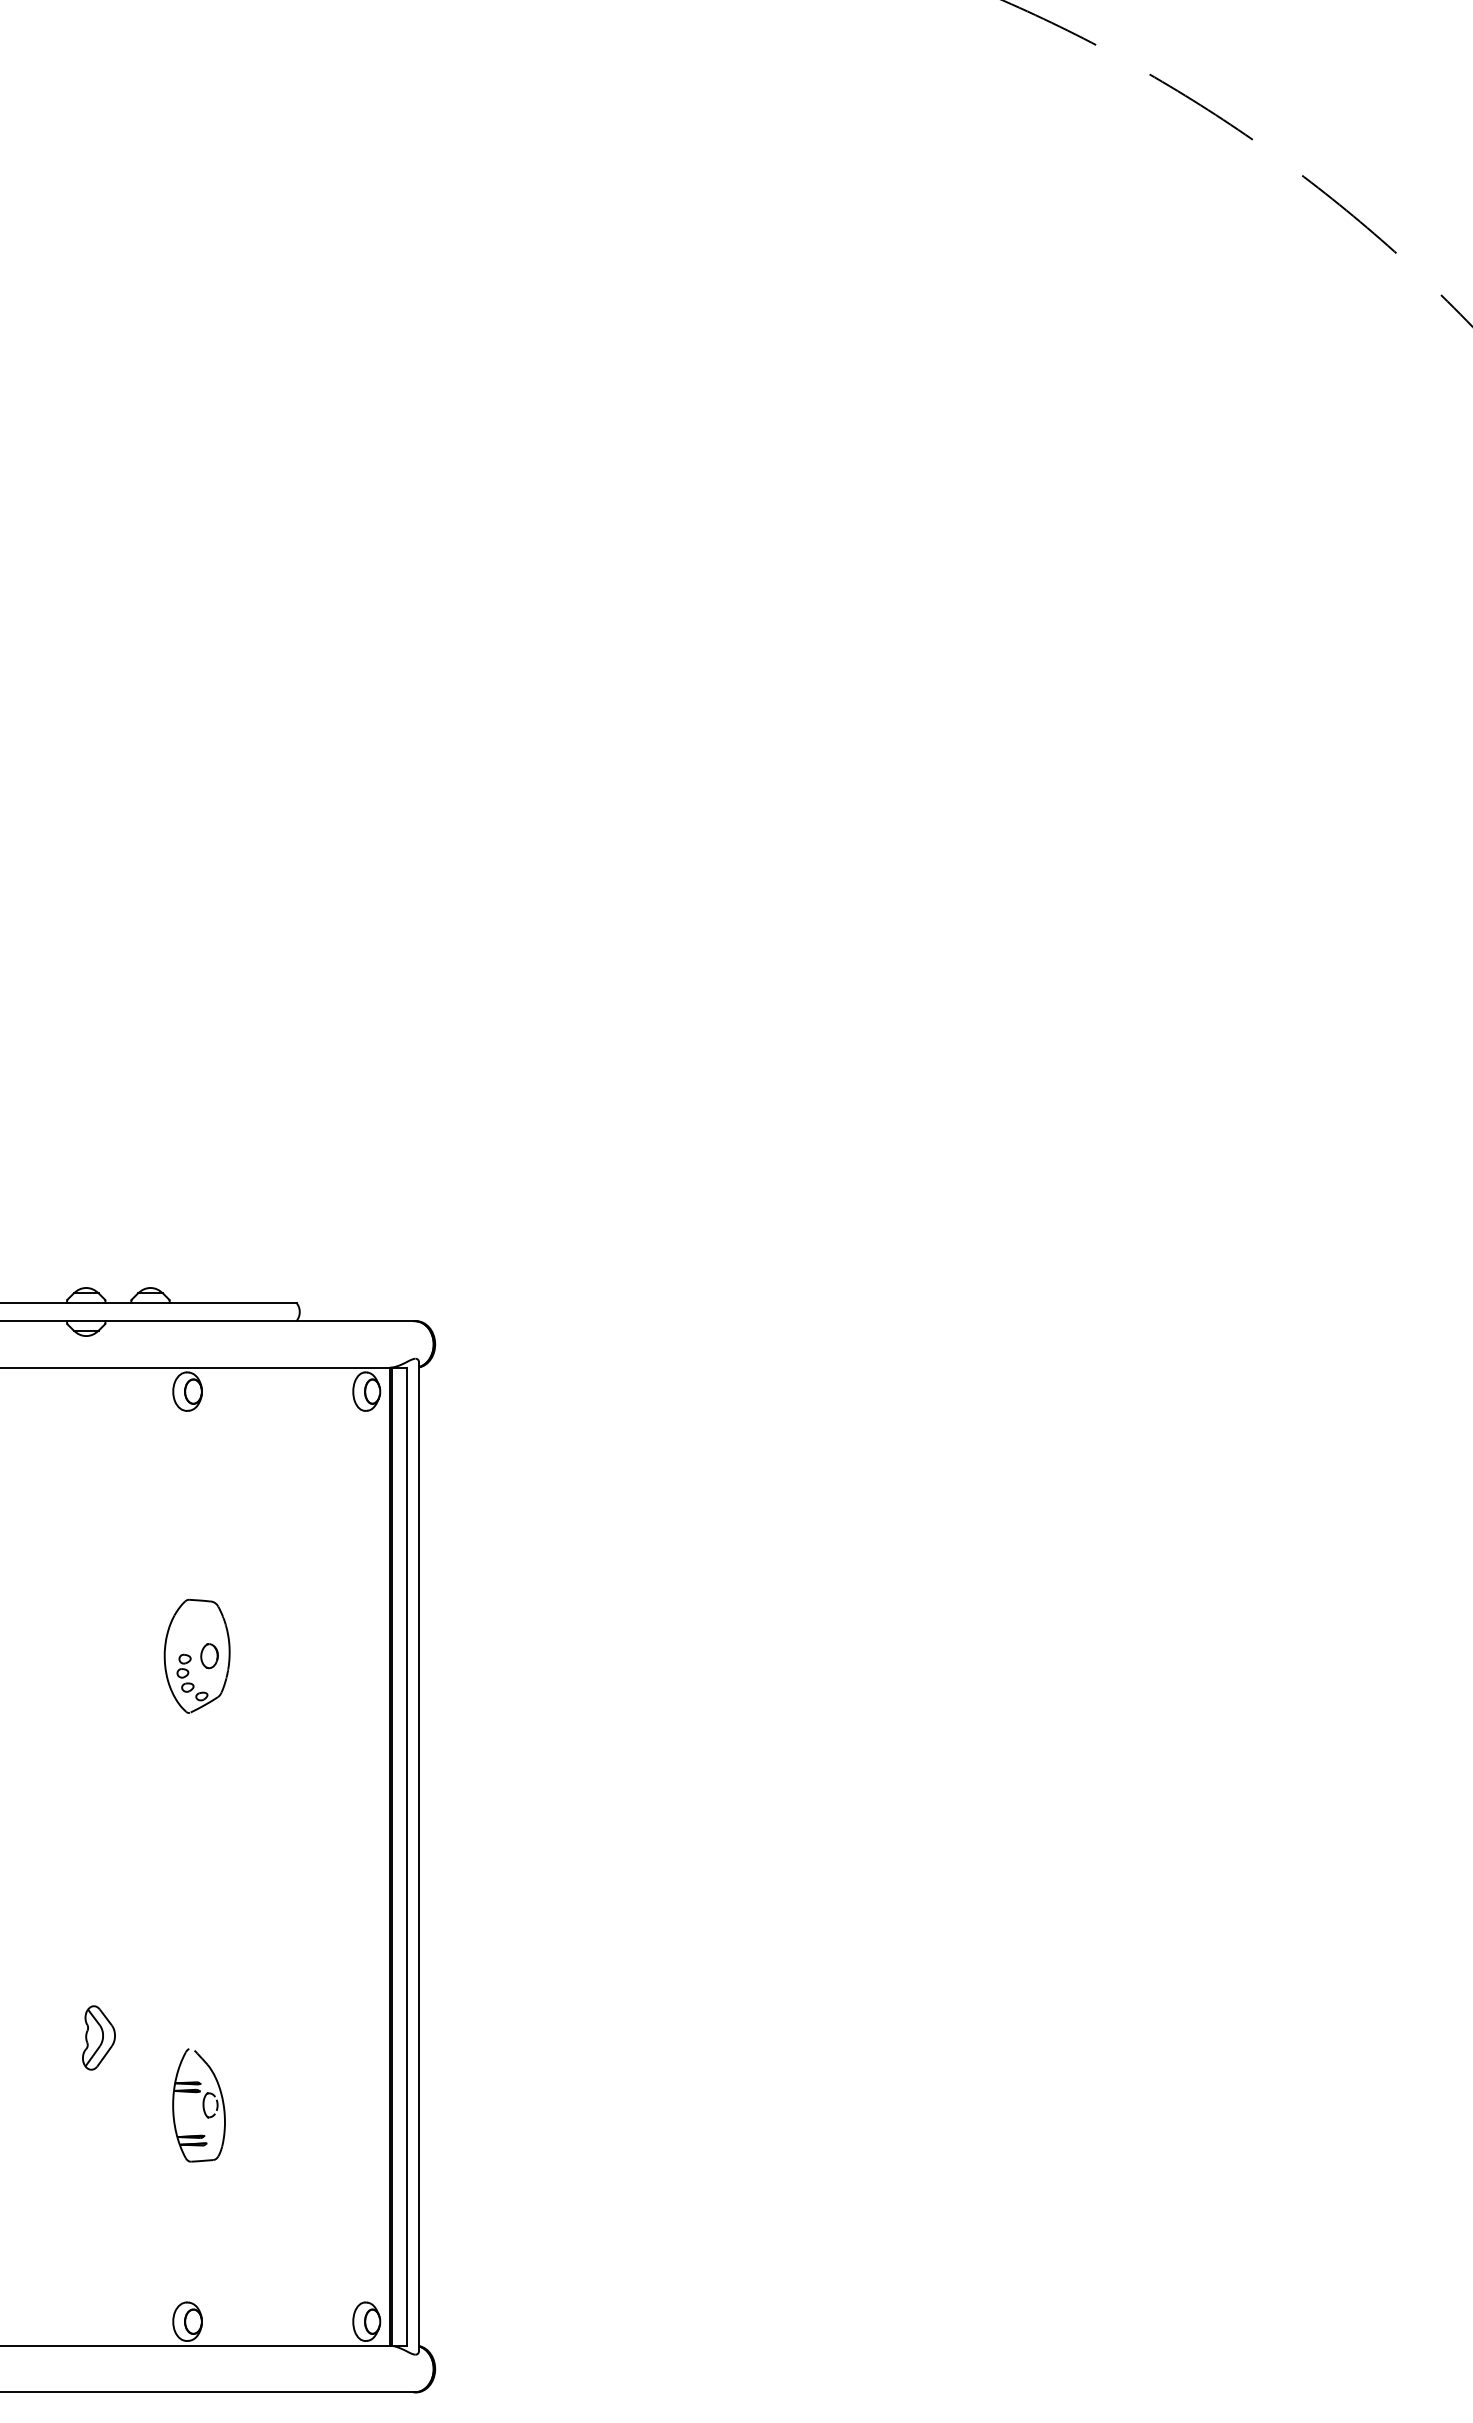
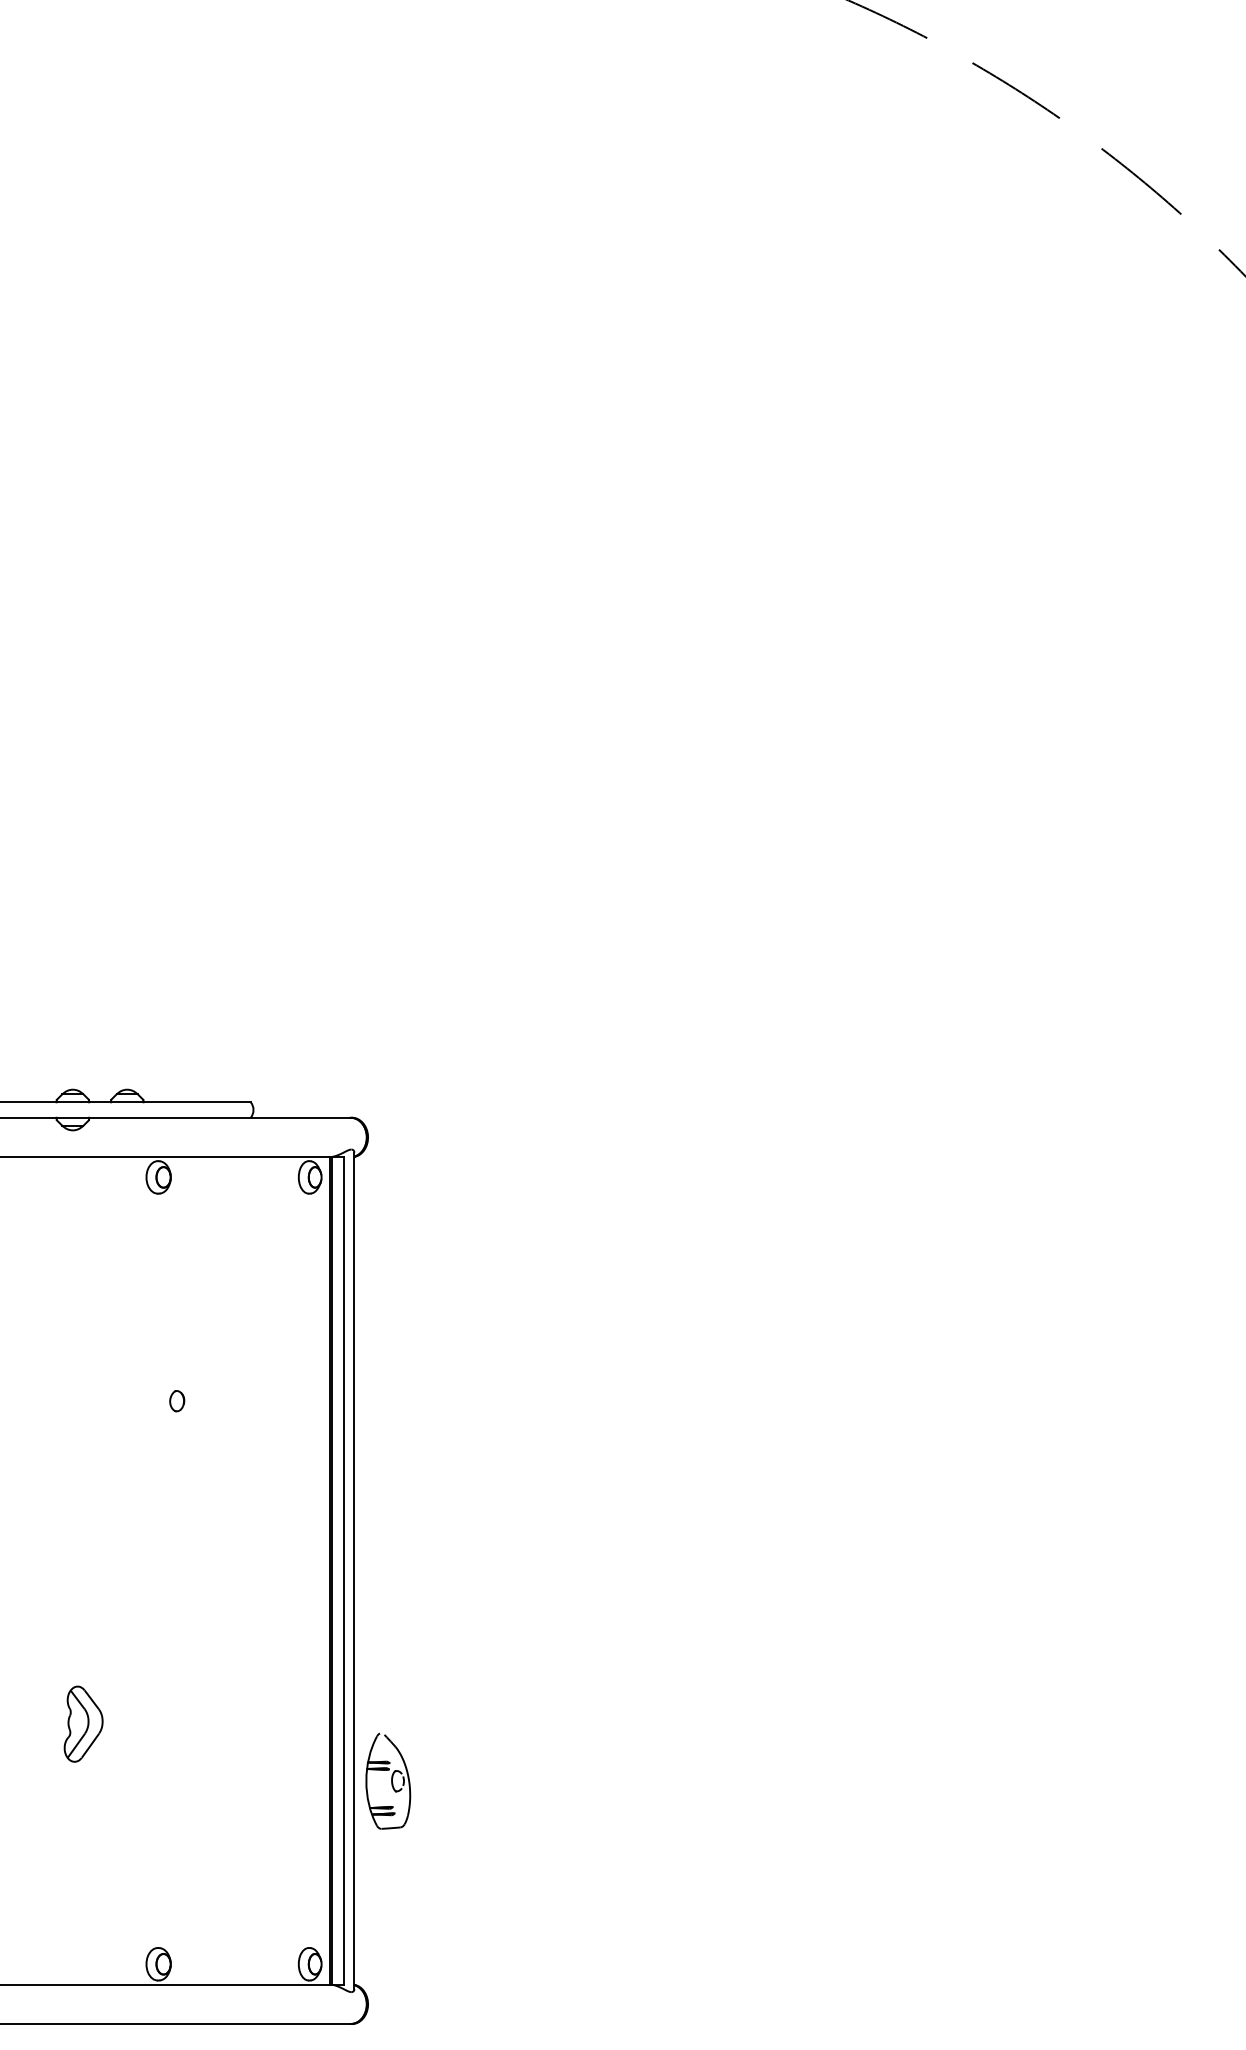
part: (196, 1655) -> (166, 1400), removed
part: (98, 2037) -> (83, 1723), size x1.4
part: (198, 2105) -> (387, 1781), moved

